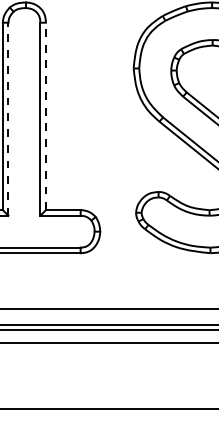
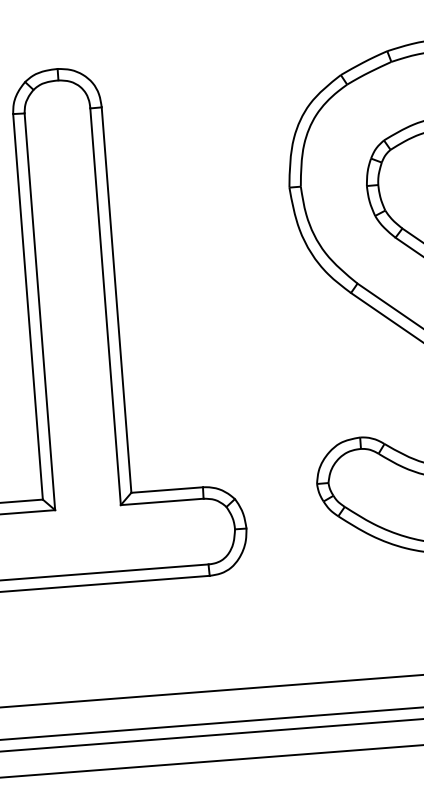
line: (45, 116) -> (115, 300), dashed -> solid
line: (8, 118) -> (39, 310), dashed -> solid

